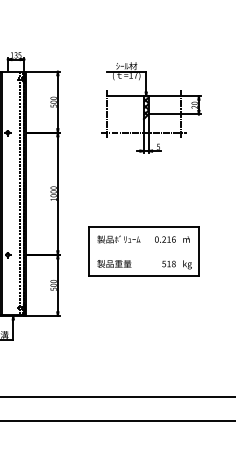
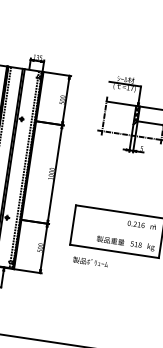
text: (118, 239) -> (90, 262), moved
text: (114, 263) -> (110, 240), moved

